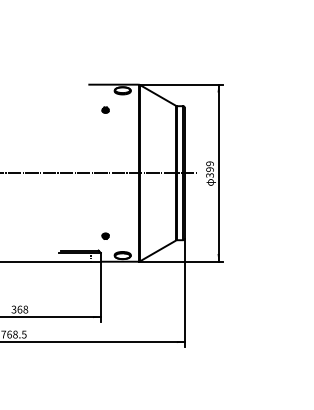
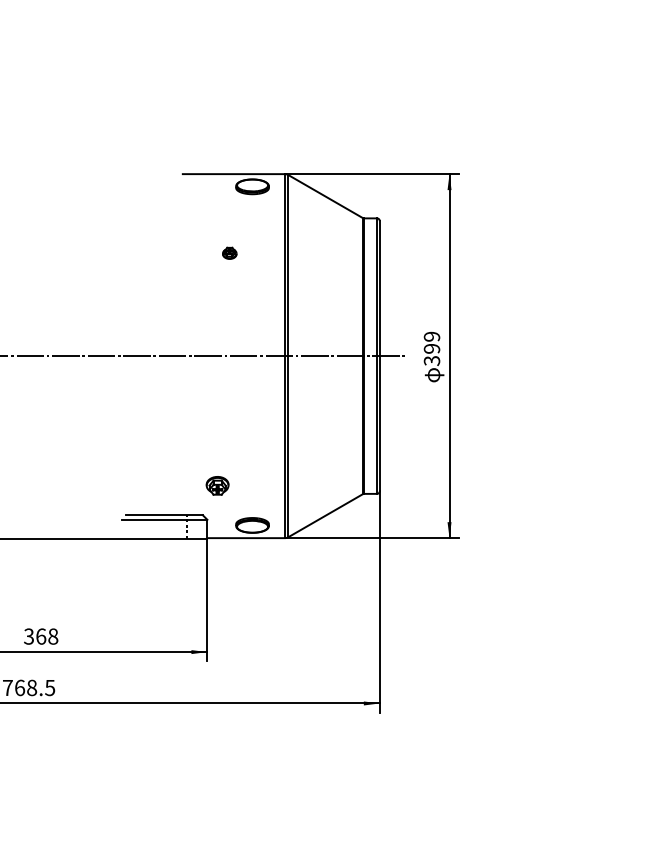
part: (105, 109) -> (229, 251), moved
part: (105, 235) -> (217, 484), size x1.6

